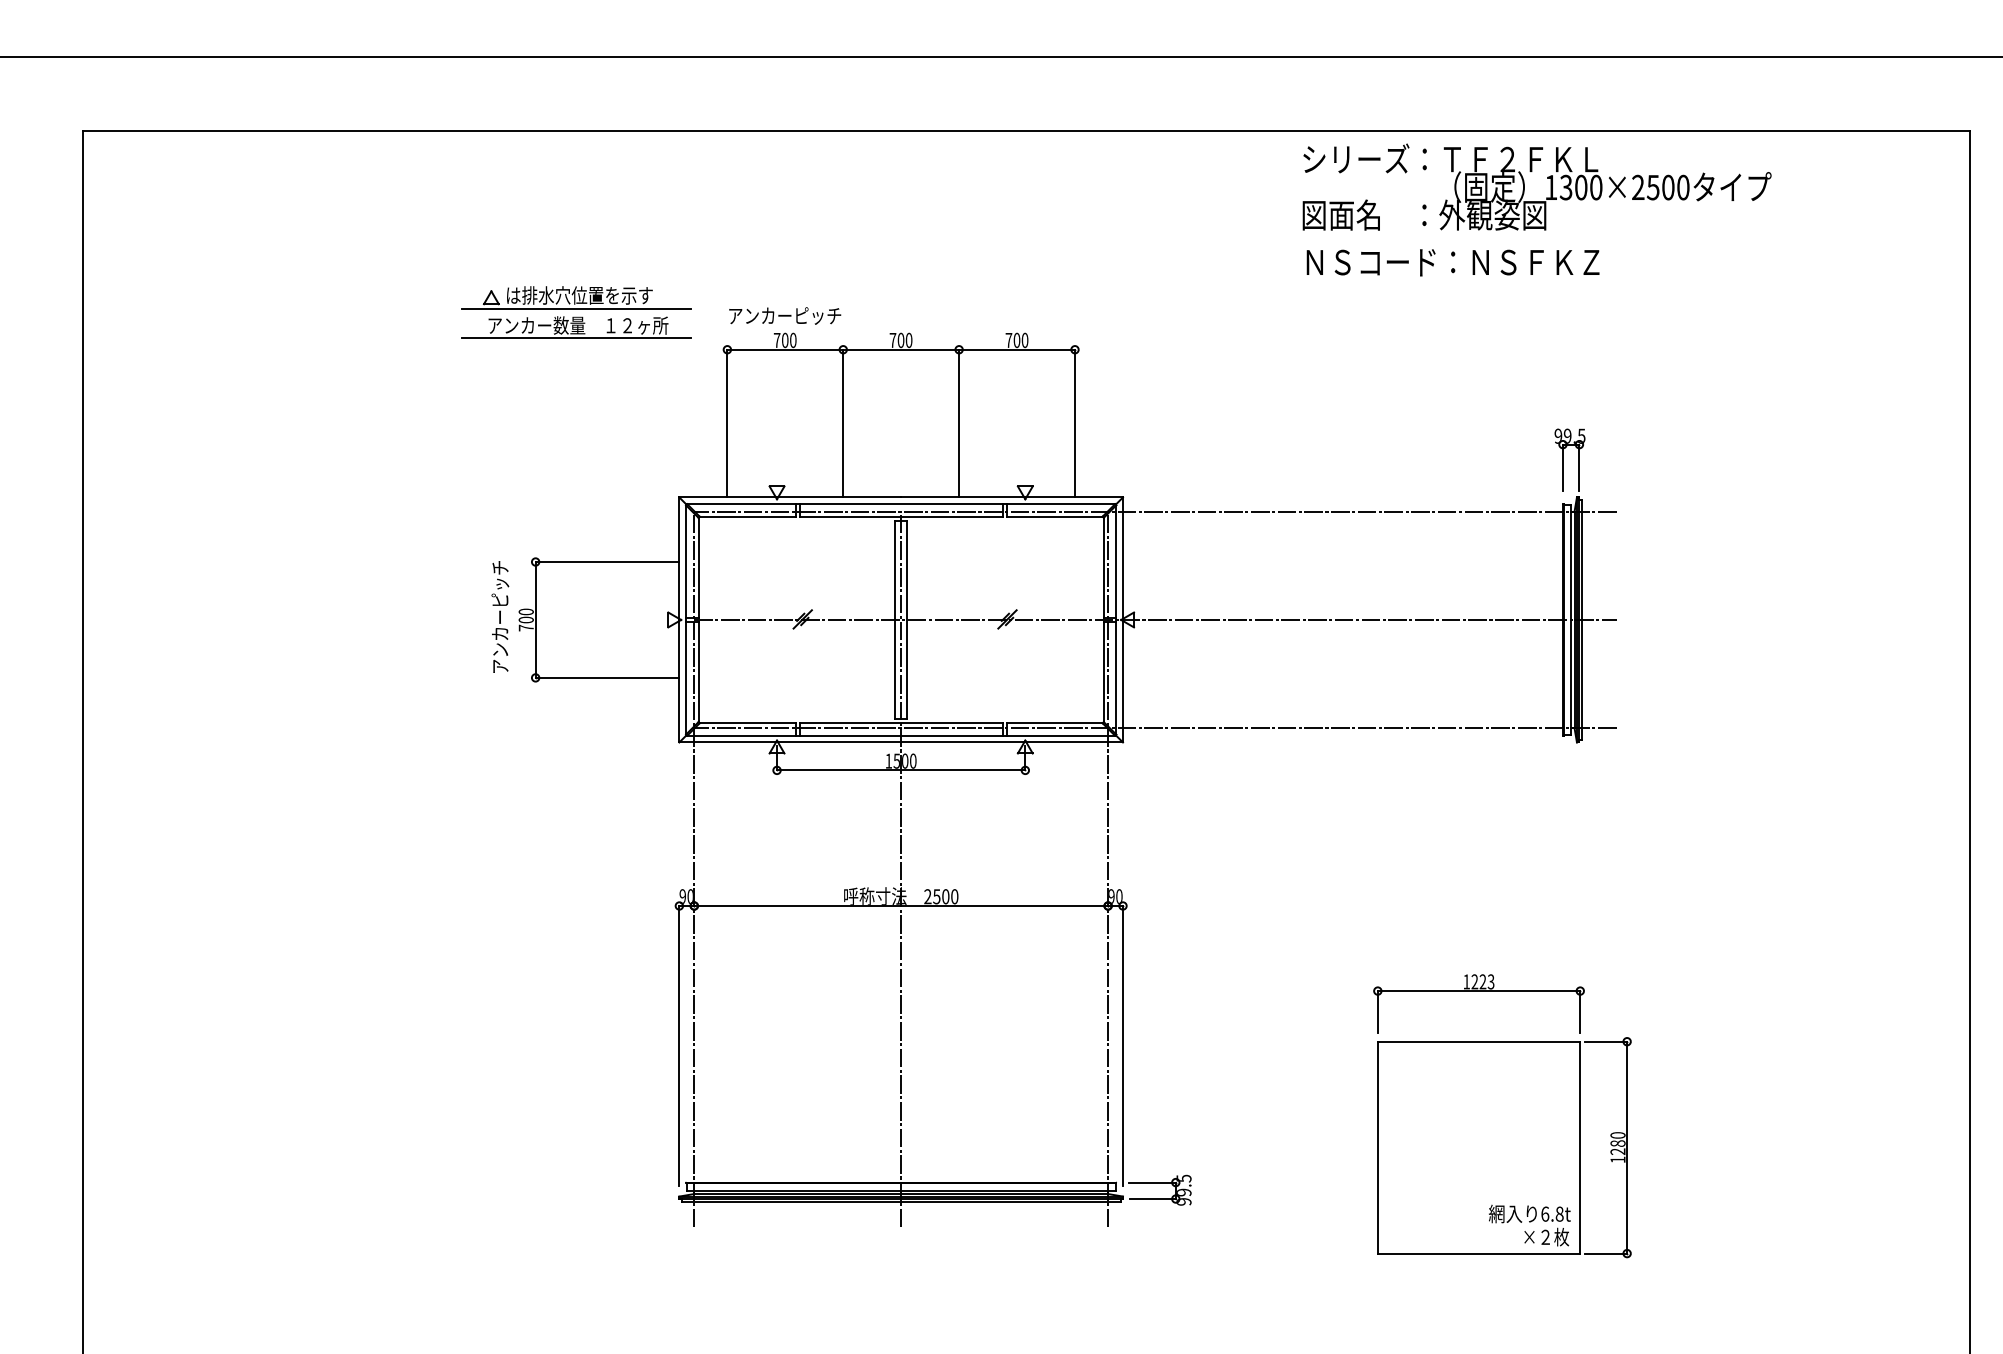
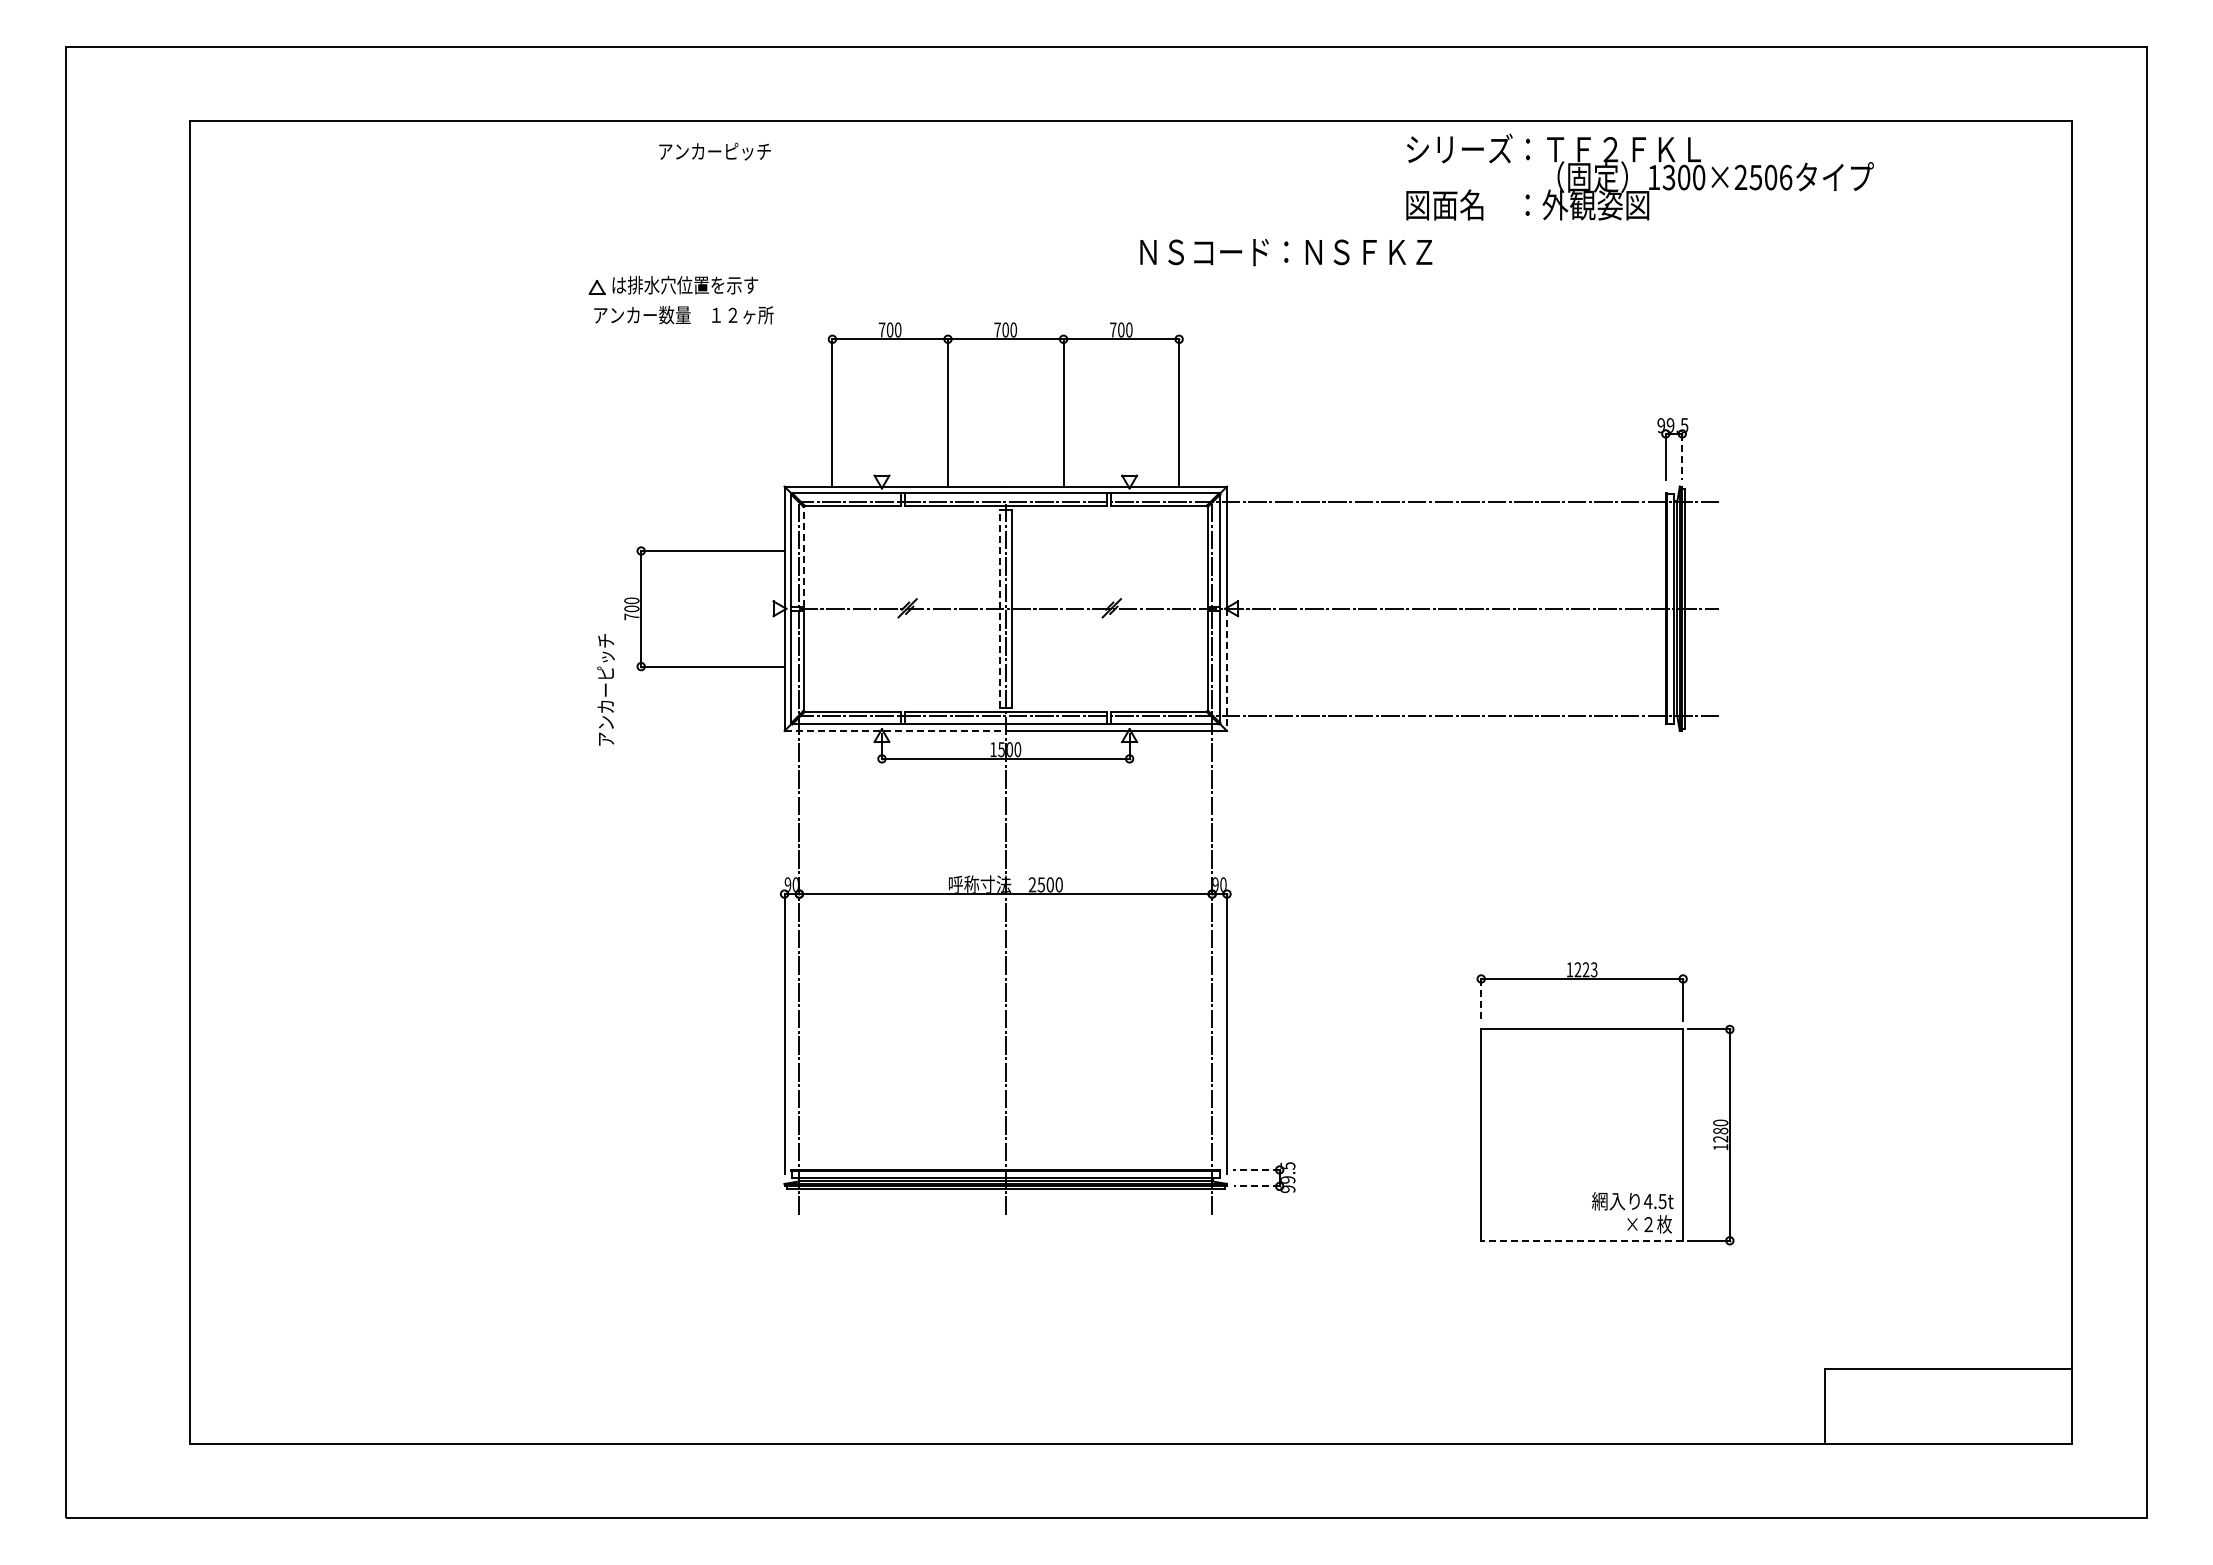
text: (1682, 187) -> (1785, 177), 1300×2500 -> 1300×2506
text: (1453, 262) -> (1286, 252), moved
line: (576, 308) -> (681, 298), removed
text: (784, 315) -> (714, 151), moved
line: (576, 337) -> (681, 327), removed
line: (1579, 468) -> (1682, 457), solid -> dashed
line: (698, 567) -> (803, 556), solid -> dashed
text: (499, 616) -> (605, 689), moved
line: (894, 619) -> (999, 608), solid -> dashed
line: (1123, 681) -> (1227, 670), solid -> dashed
line: (790, 741) -> (895, 730), solid -> dashed
line: (1378, 1011) -> (1481, 999), solid -> dashed
line: (1152, 1182) -> (1256, 1169), solid -> dashed
line: (1152, 1199) -> (1256, 1186), solid -> dashed
text: (1551, 1214) -> (1654, 1201), 6.8t -> 4.5t
line: (1479, 1253) -> (1582, 1240), solid -> dashed

